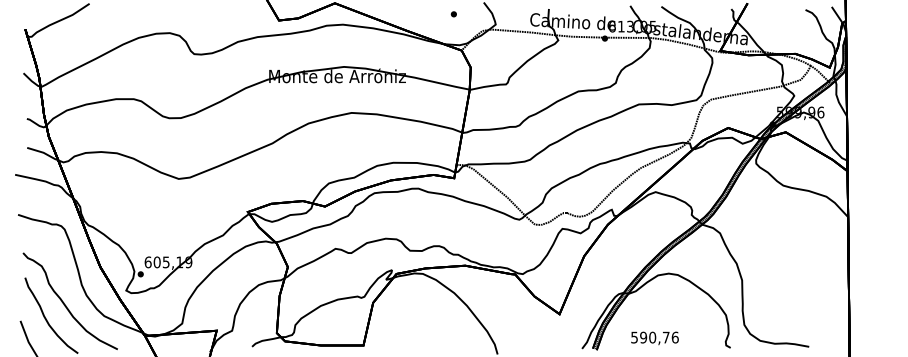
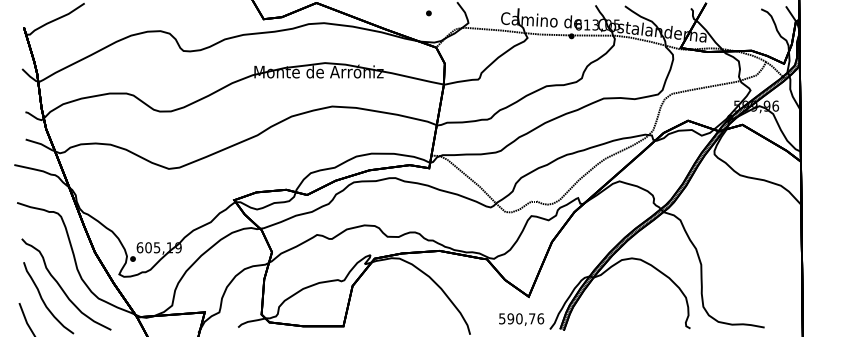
text: (654, 338) -> (521, 319), moved

